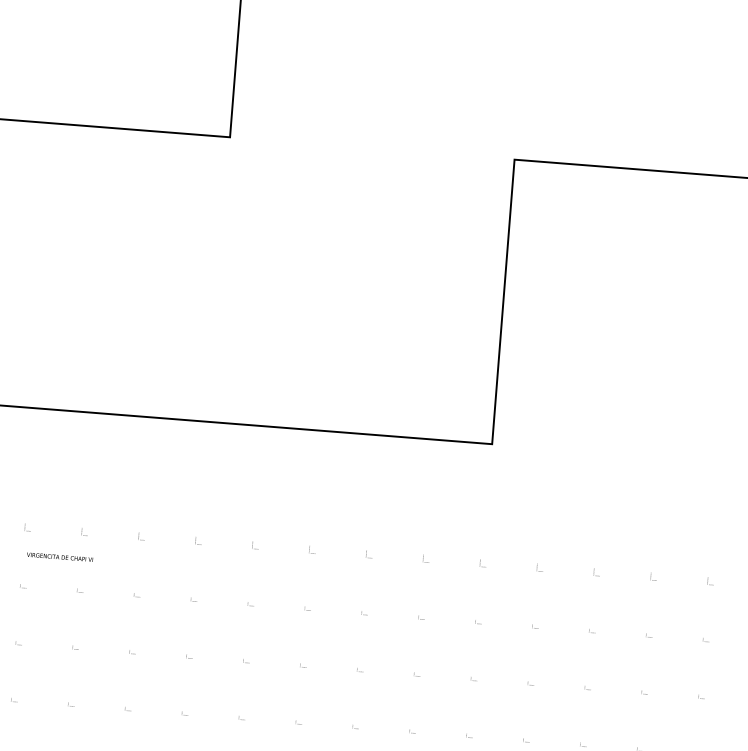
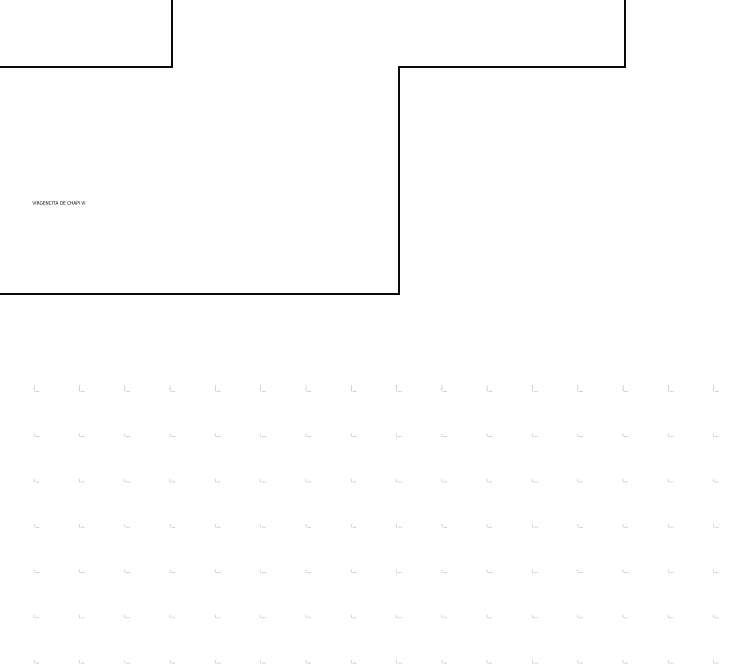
text: (59, 556) -> (58, 202), moved

